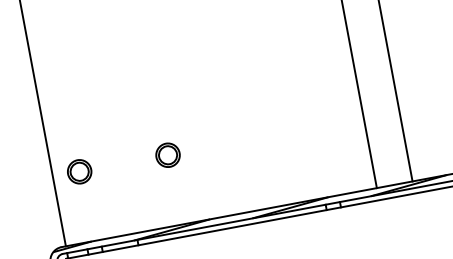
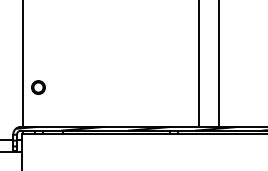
circle: (168, 155) -> (88, 87), removed

